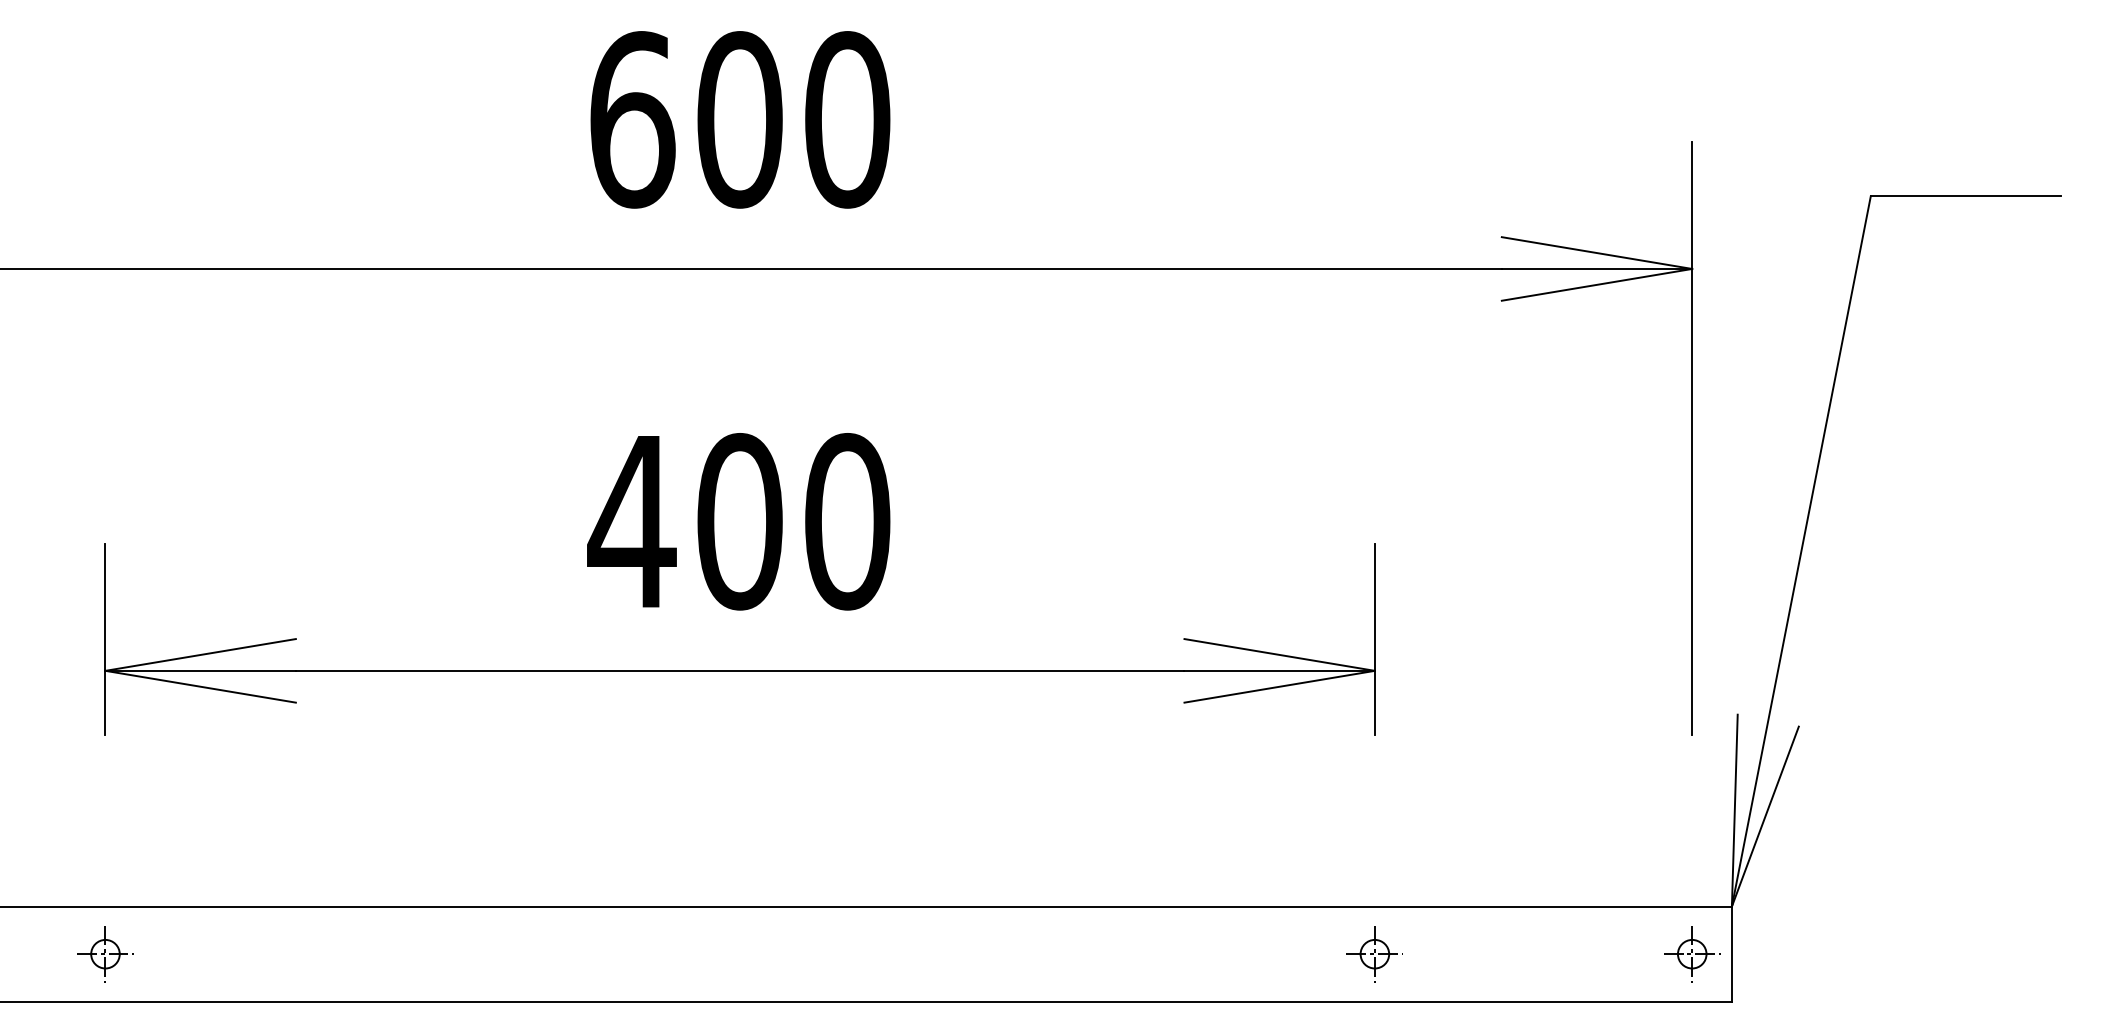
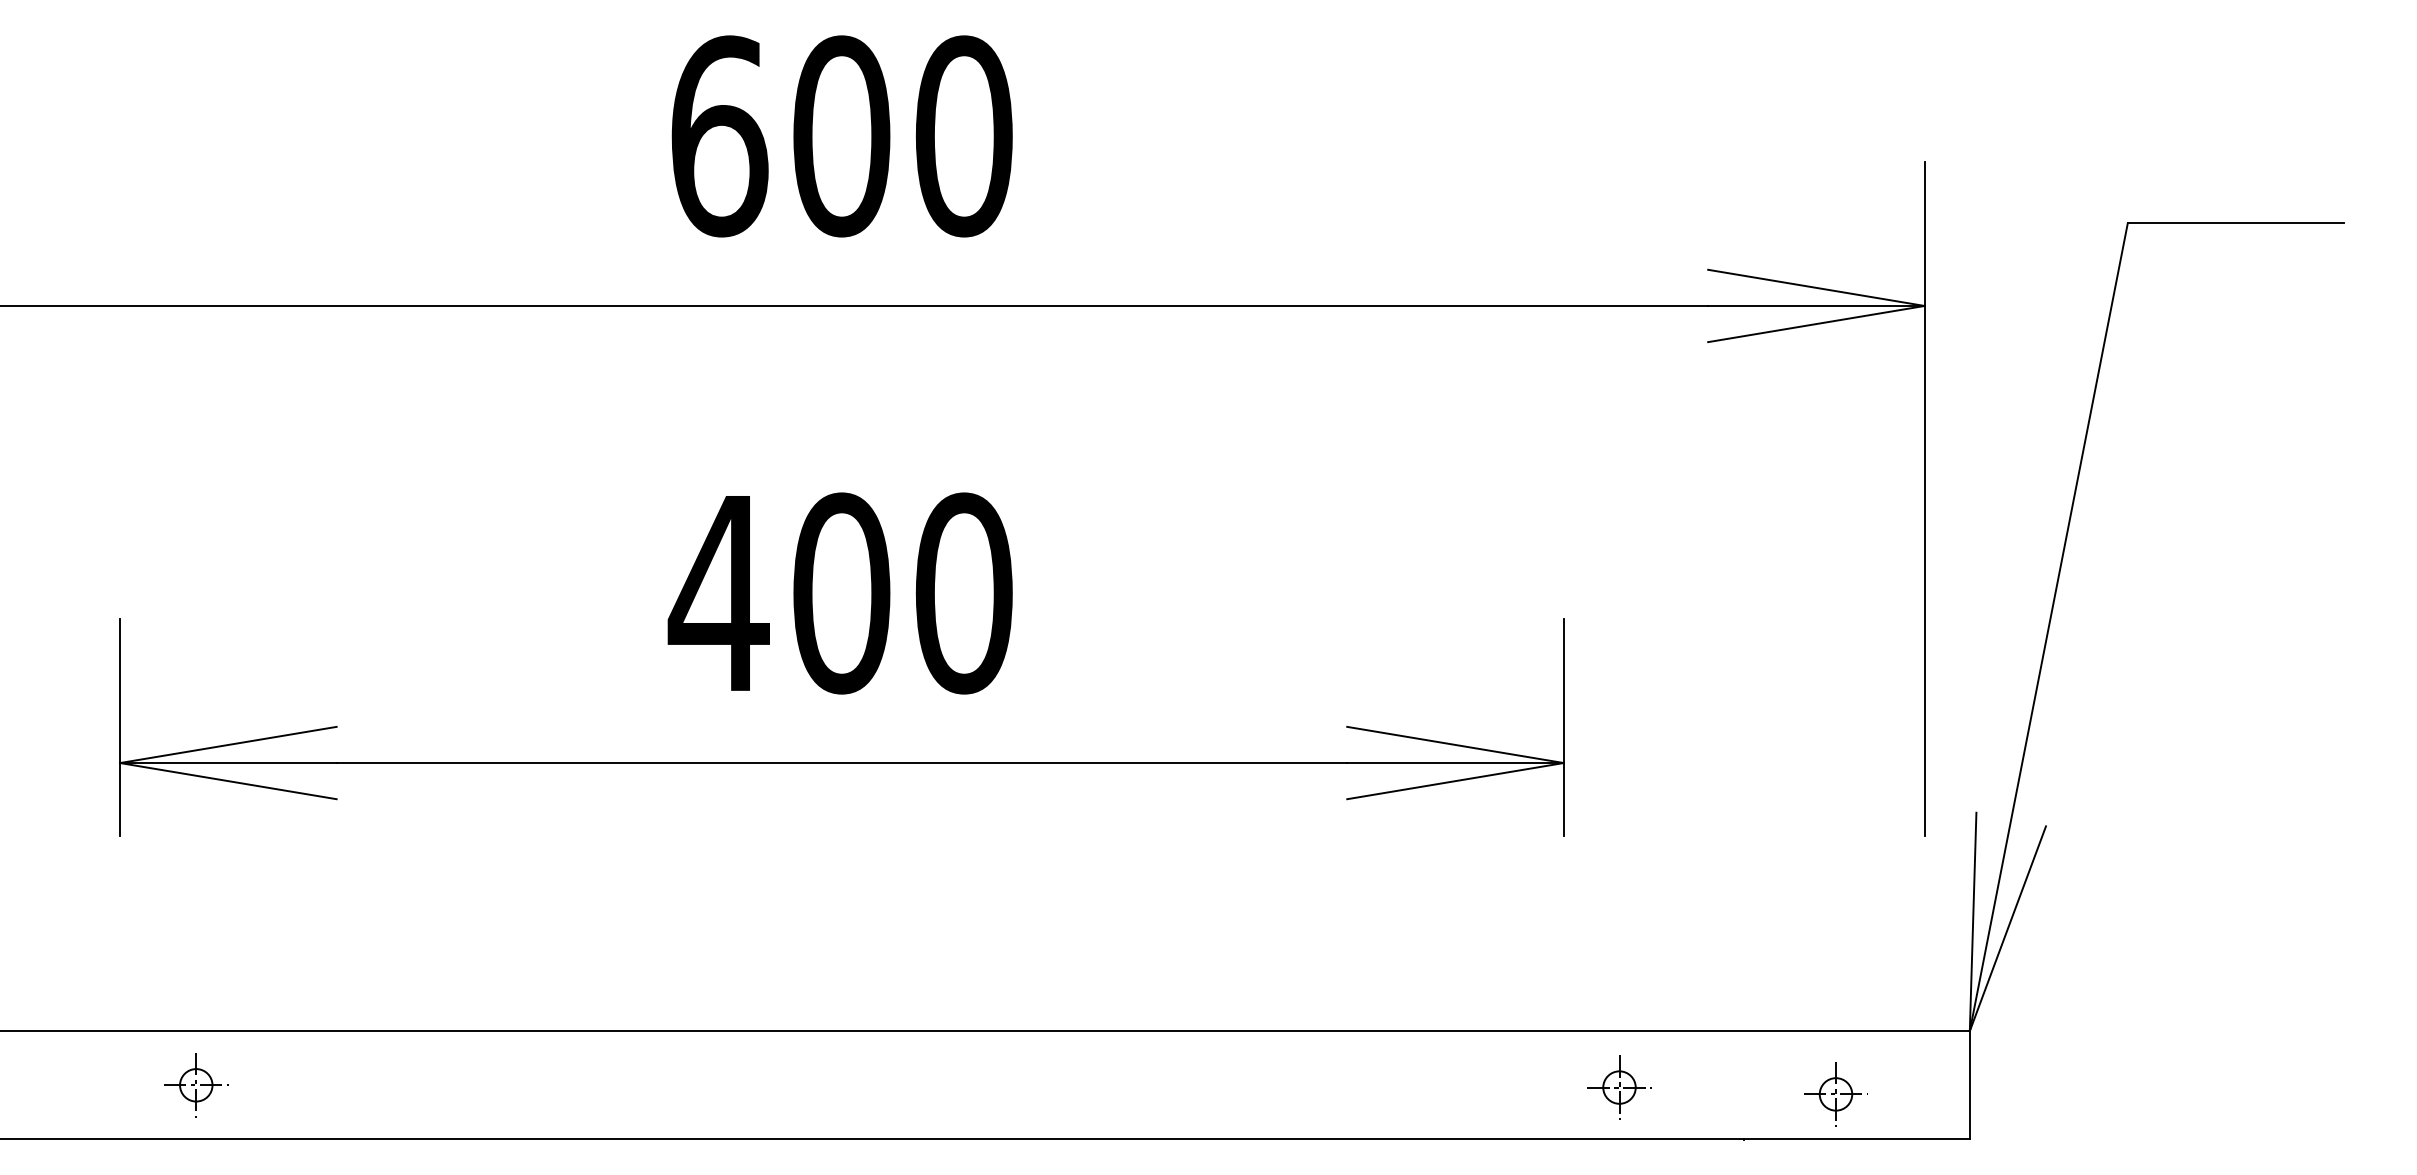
part: (105, 954) -> (196, 1085), moved
part: (1374, 954) -> (1619, 1087), moved
part: (1692, 954) -> (1836, 1094), moved

